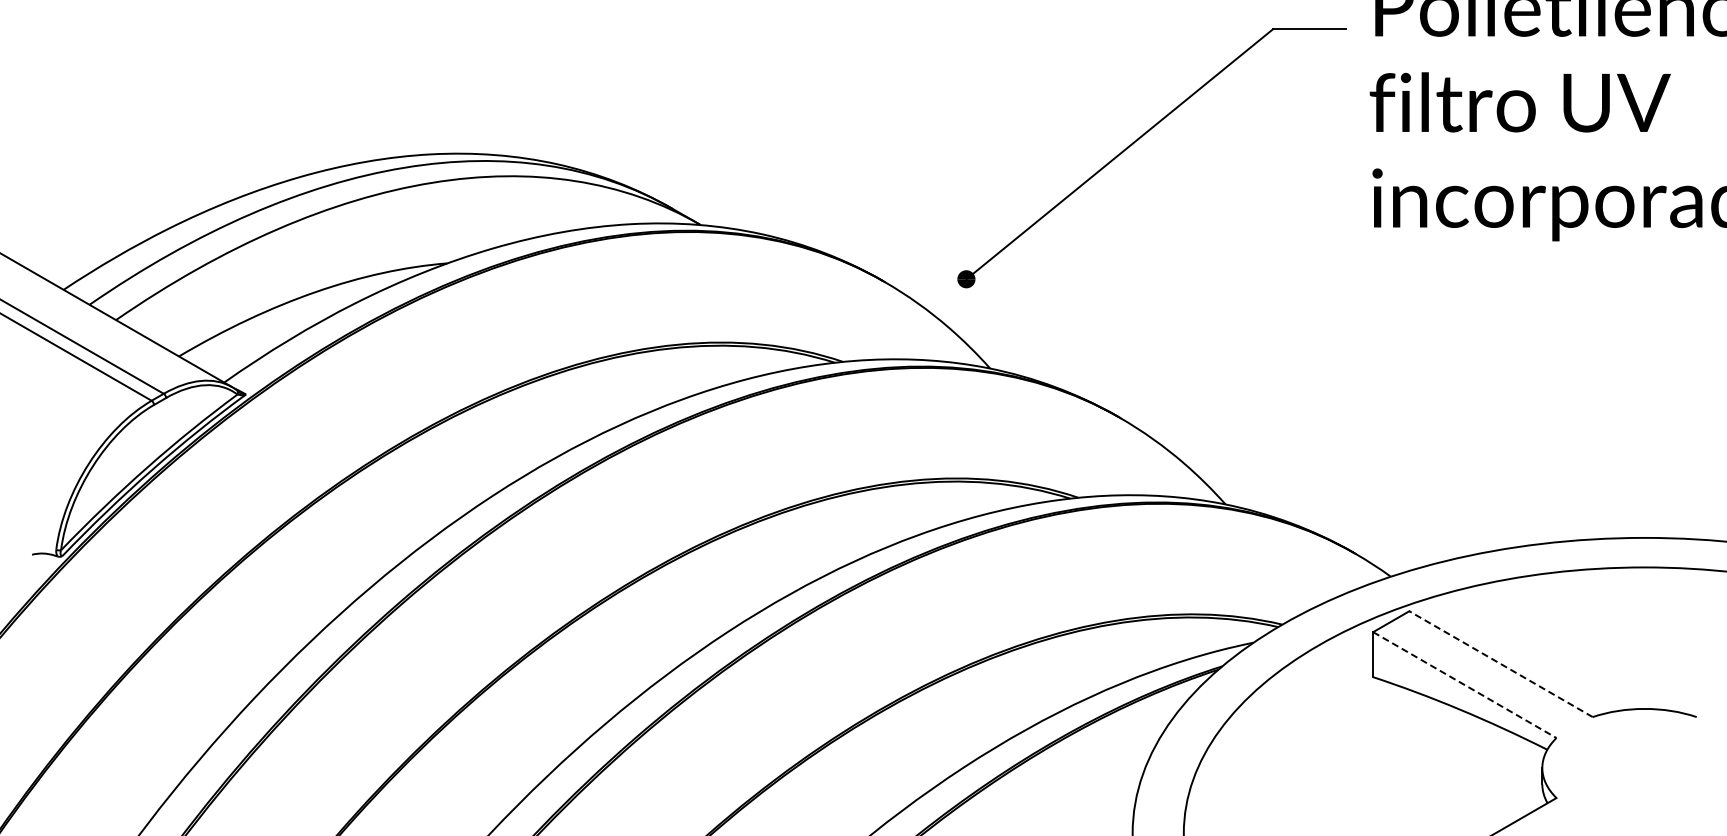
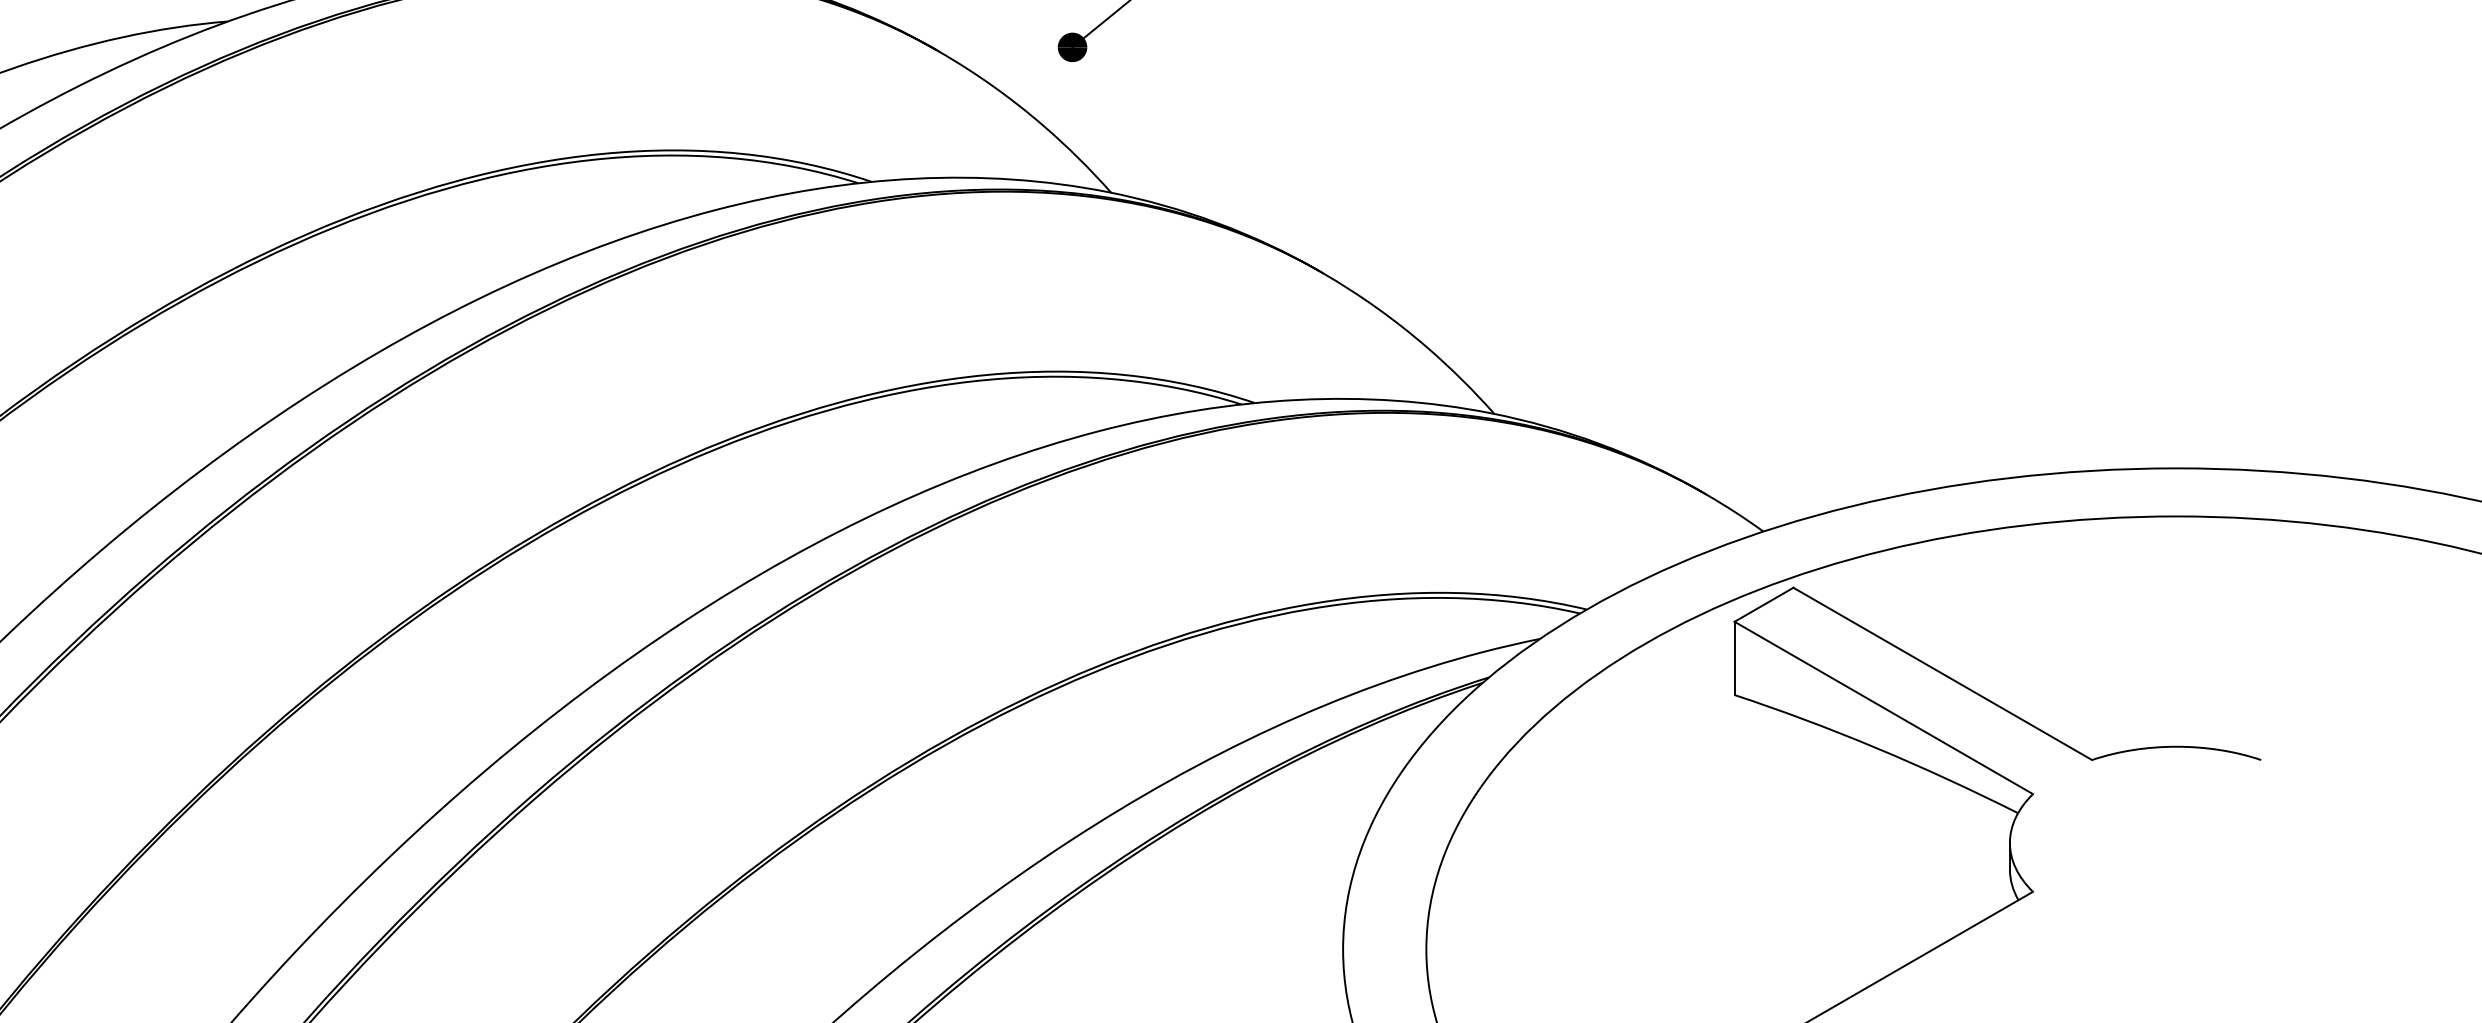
line: (1501, 664) -> (1943, 674), dashed -> solid
line: (1464, 685) -> (1883, 708), dashed -> solid

